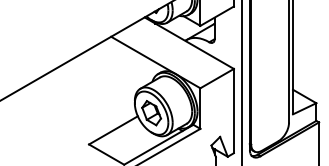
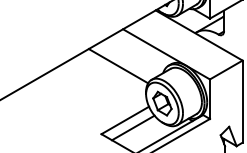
line: (106, 74) -> (118, 66), added
line: (121, 137) -> (133, 127), added

